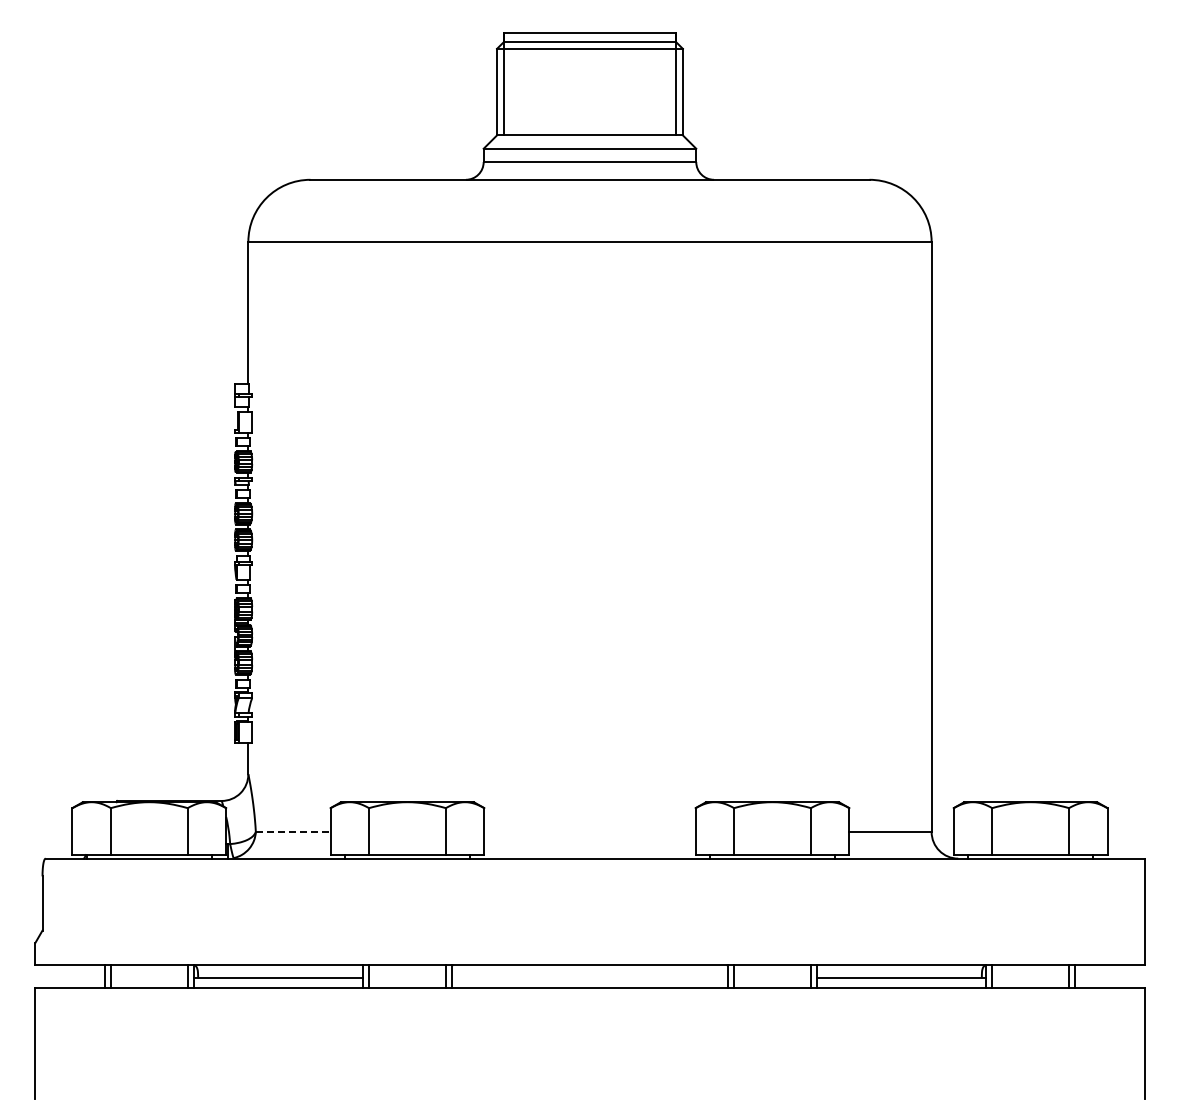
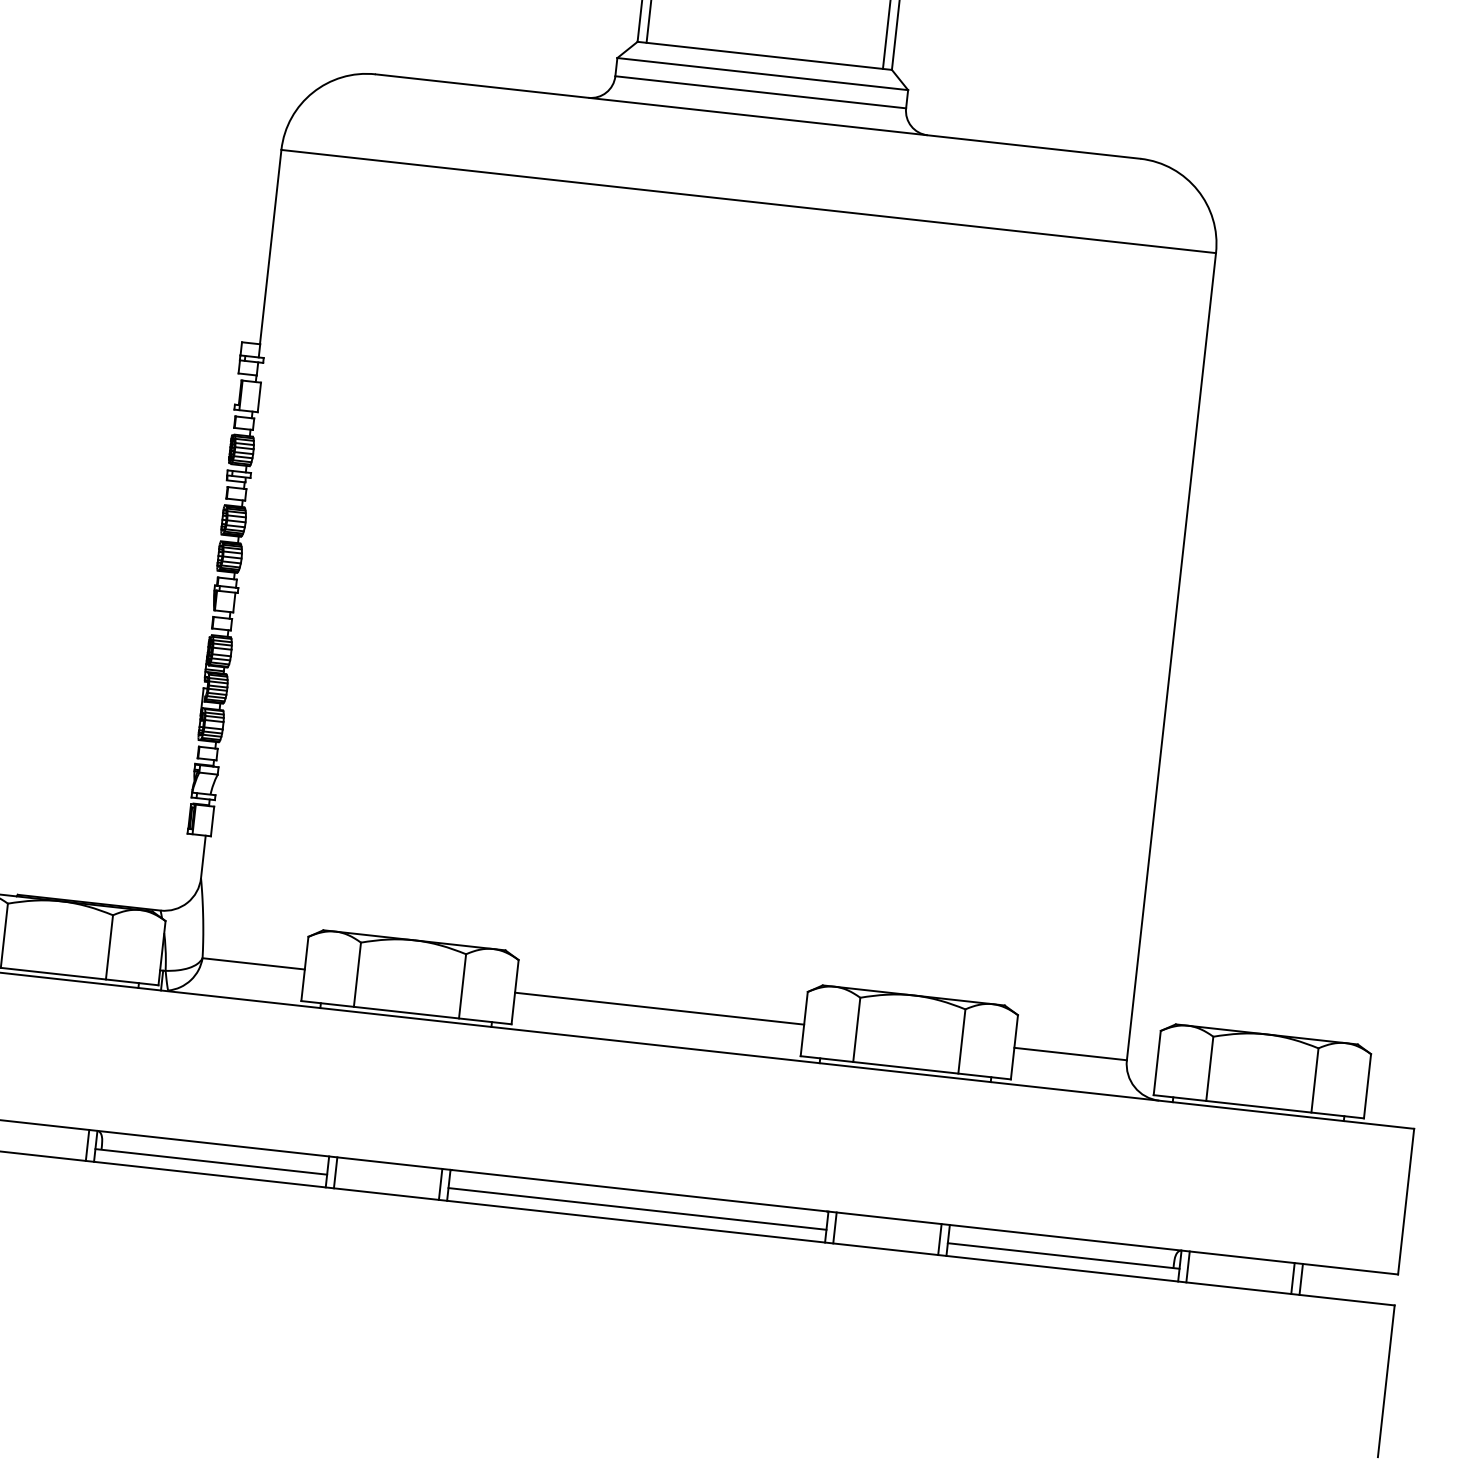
line: (293, 832) -> (253, 964), dashed -> solid
line: (589, 832) -> (658, 1009), added
line: (589, 978) -> (636, 1208), added

